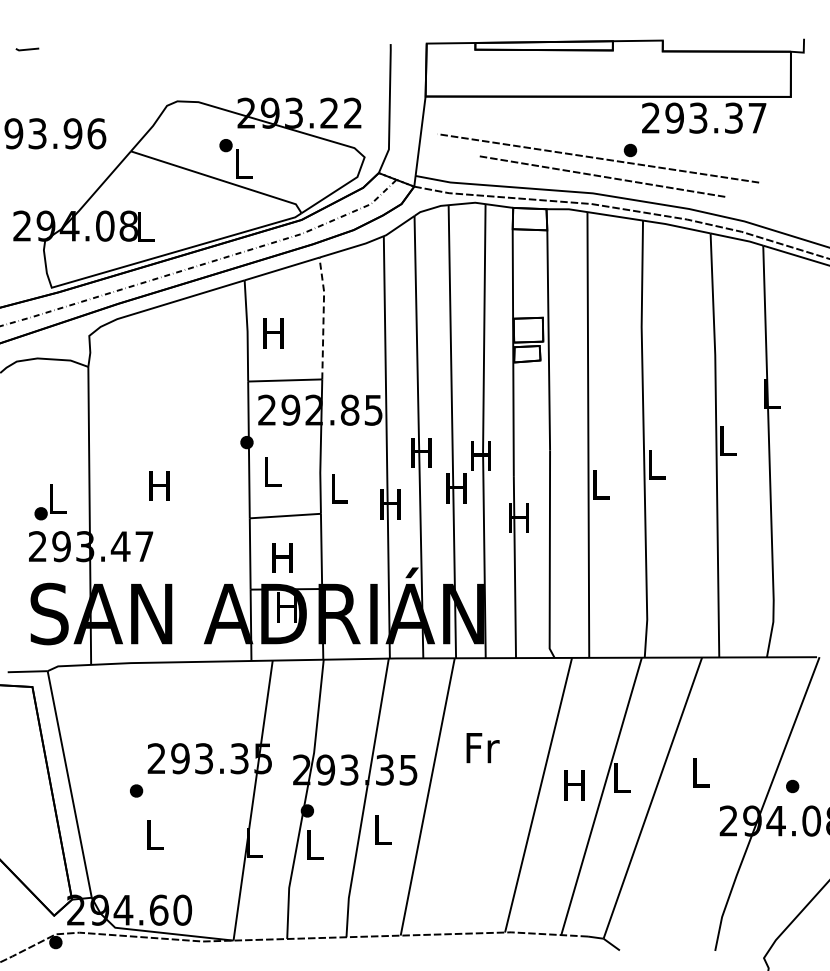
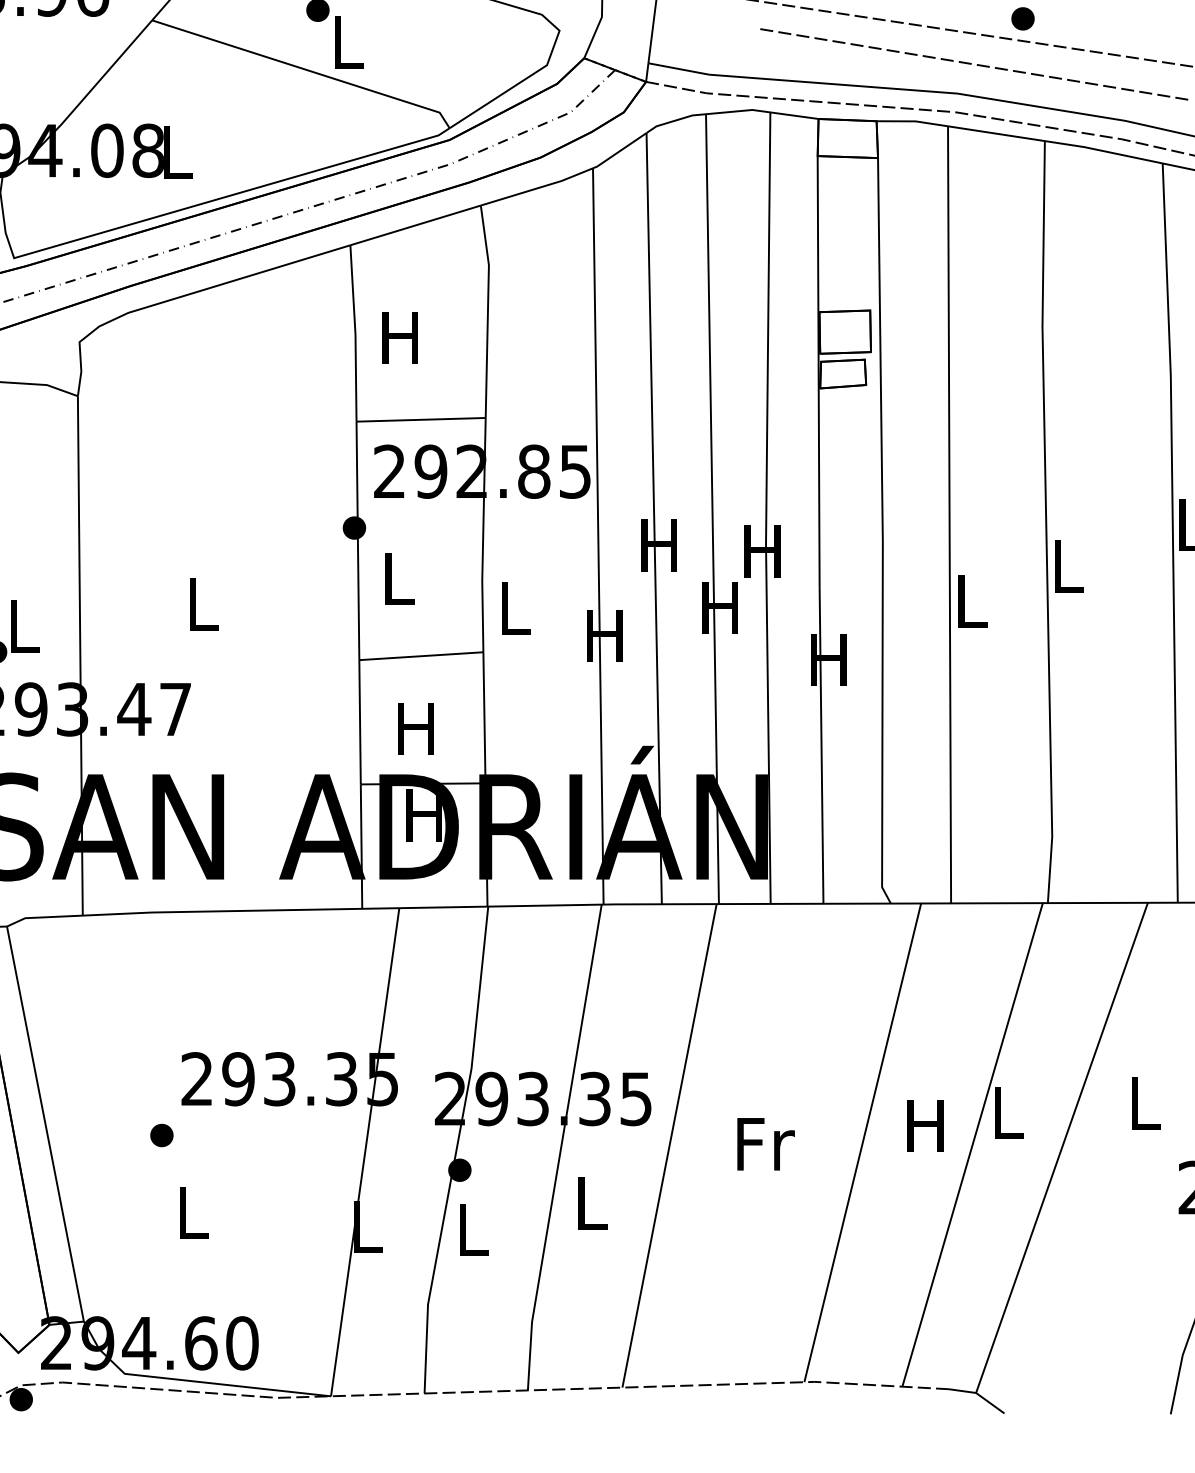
line: (323, 317) -> (487, 310), dashed -> solid
text: (159, 485) -> (201, 602), H -> L
text: (482, 748) -> (765, 1145), moved

